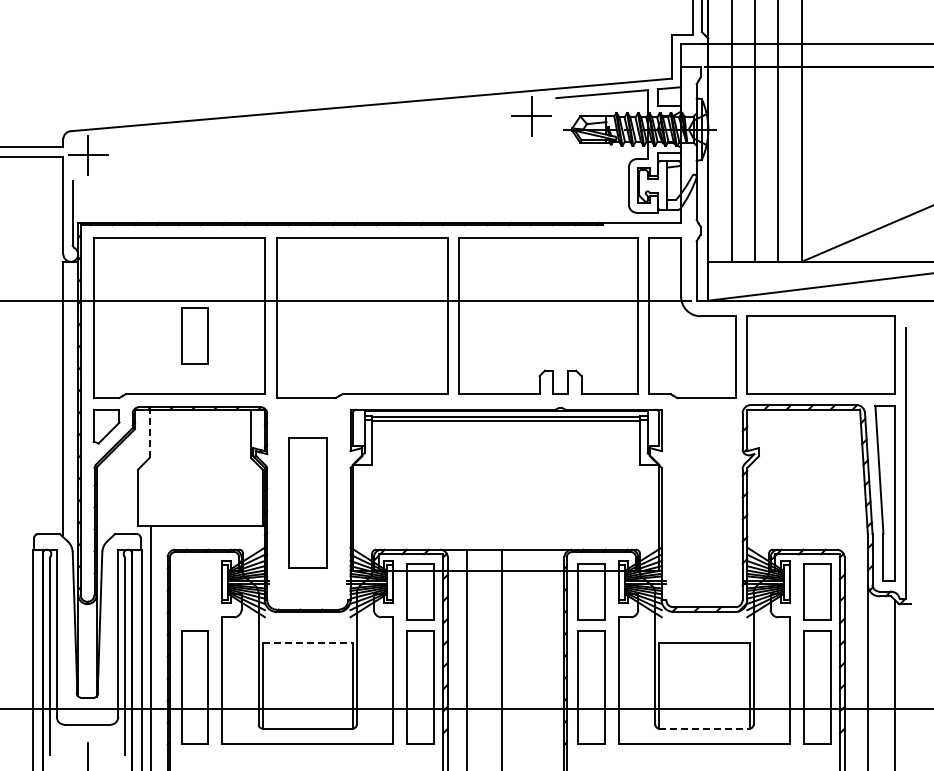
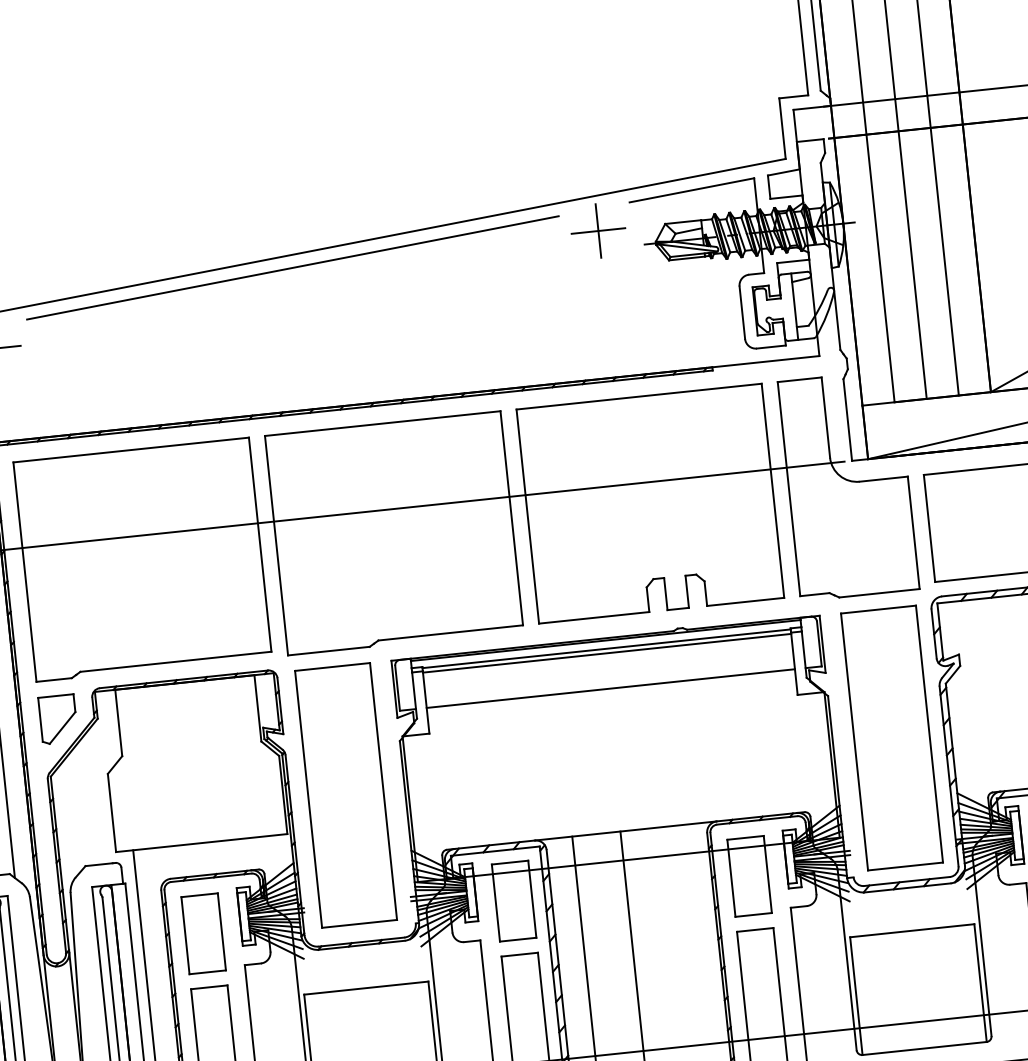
line: (309, 119) -> (293, 267), added
part: (194, 335) -> (203, 933), moved
line: (149, 433) -> (118, 722), dashed -> solid
line: (505, 446) -> (610, 689), added
part: (307, 502) -> (345, 794), size x1.43
part: (704, 502) -> (891, 737), added
line: (308, 643) -> (367, 988), dashed -> solid
line: (704, 728) -> (924, 1048), dashed -> solid

